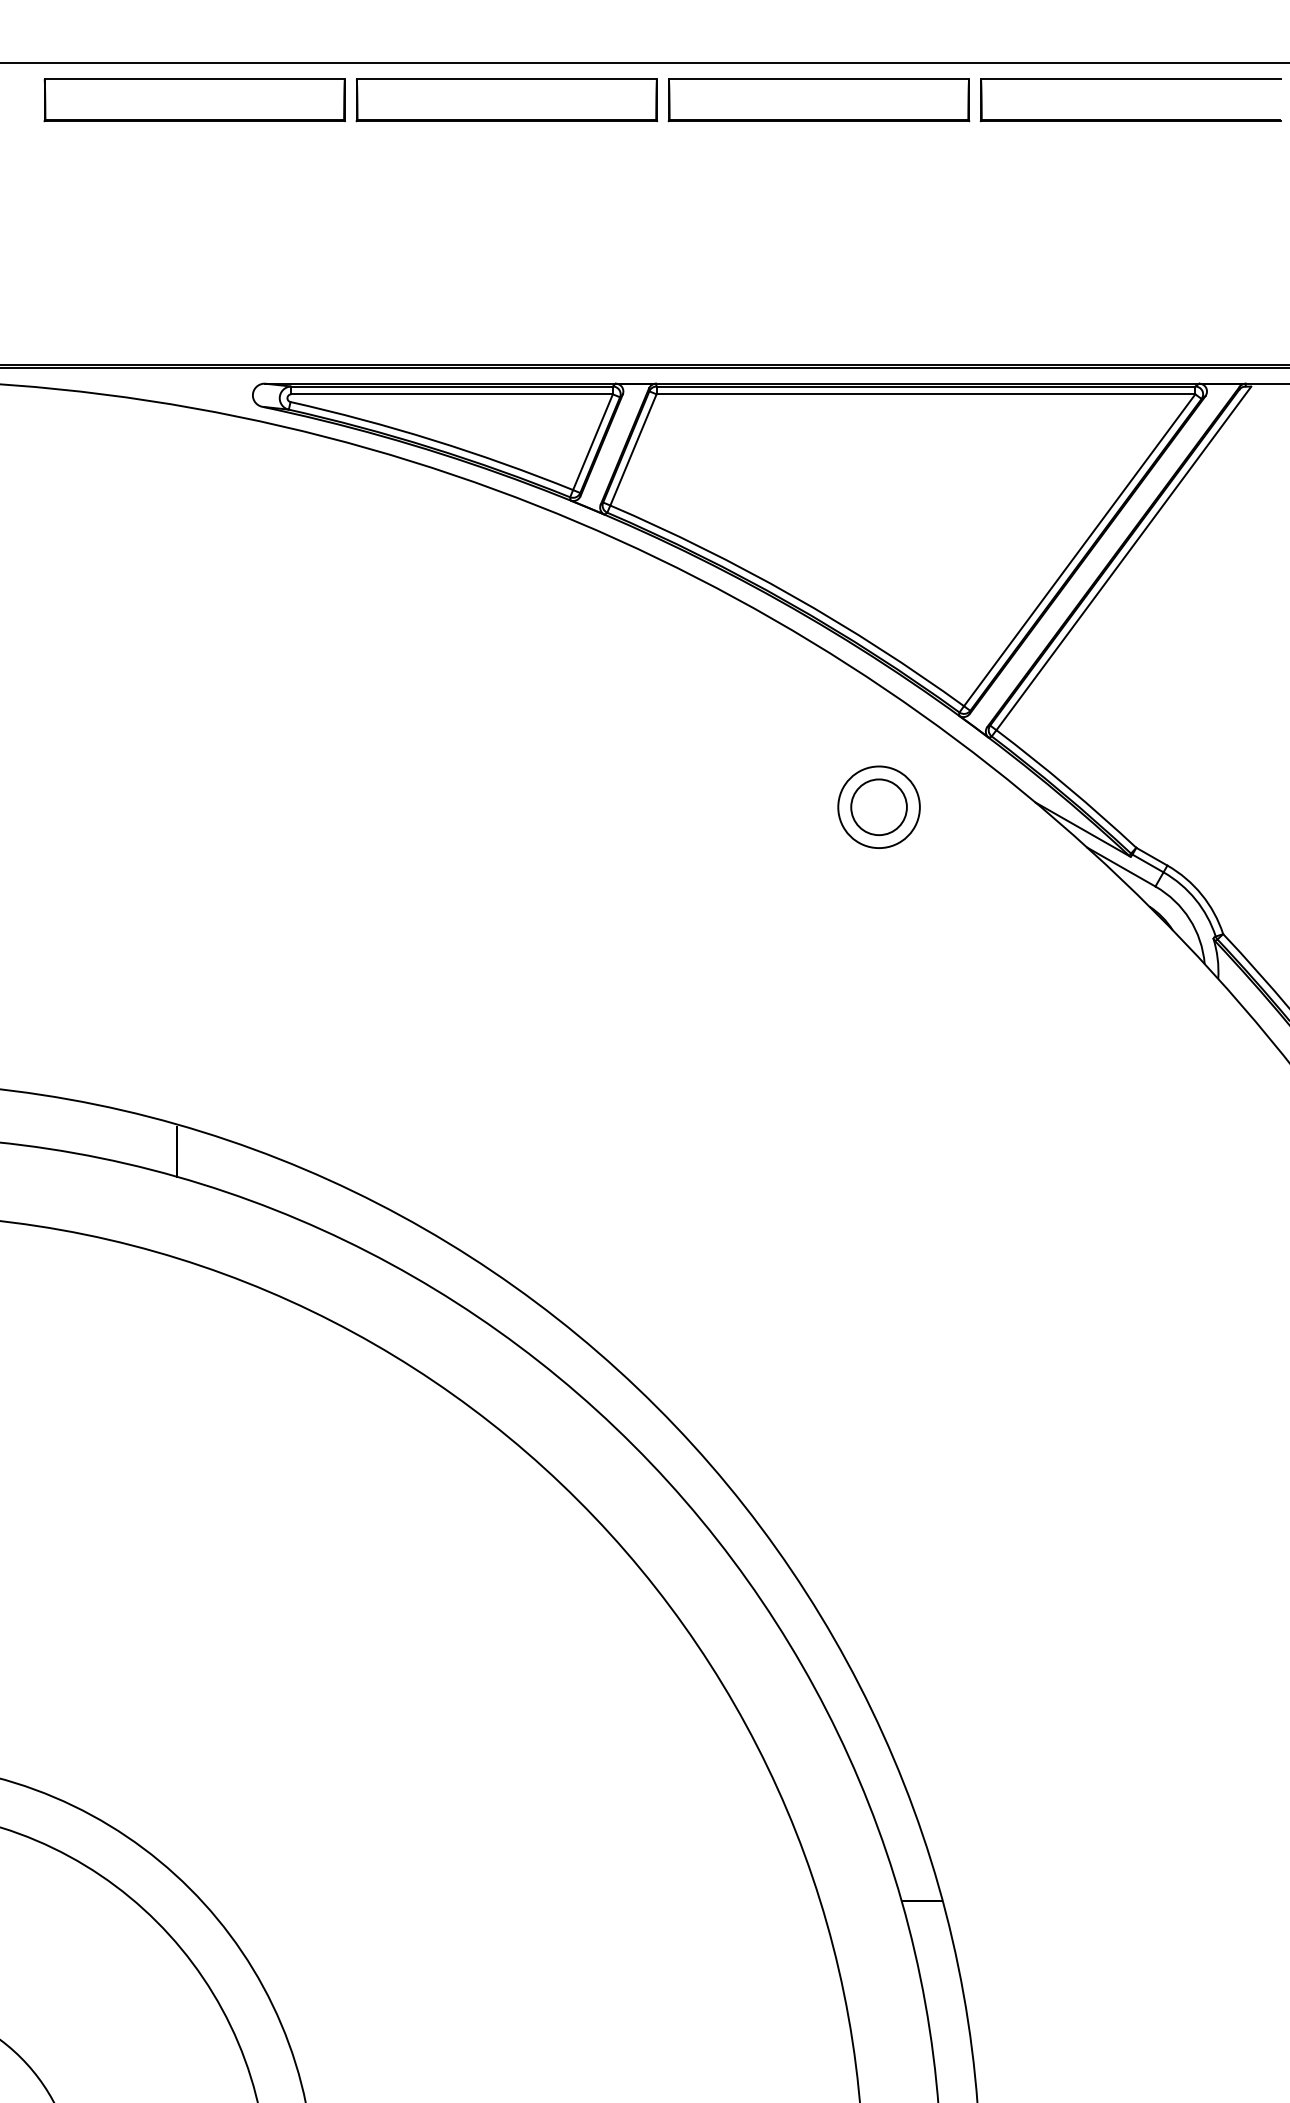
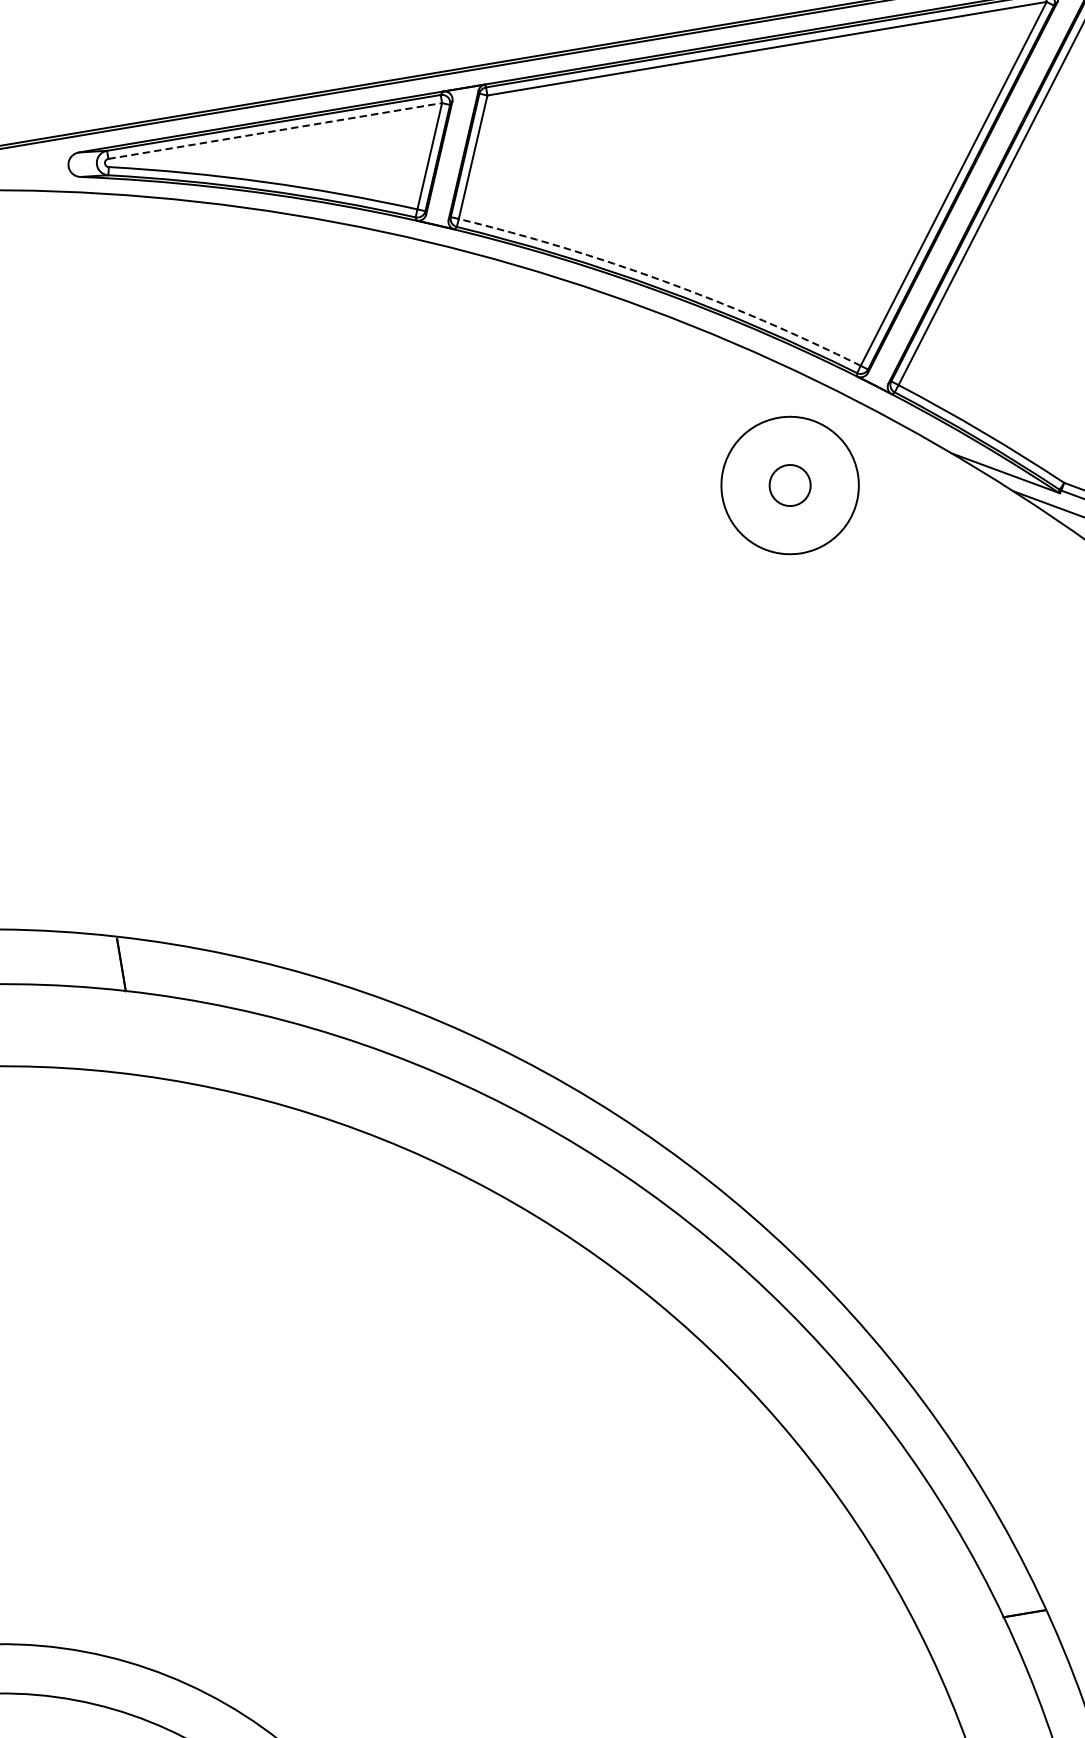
line: (452, 394) -> (275, 131), solid -> dashed
arc: (792, 596) -> (663, 281), solid -> dashed
circle: (878, 807) -> (789, 485), size x0.7
circle: (878, 807) -> (789, 485), size x1.6

